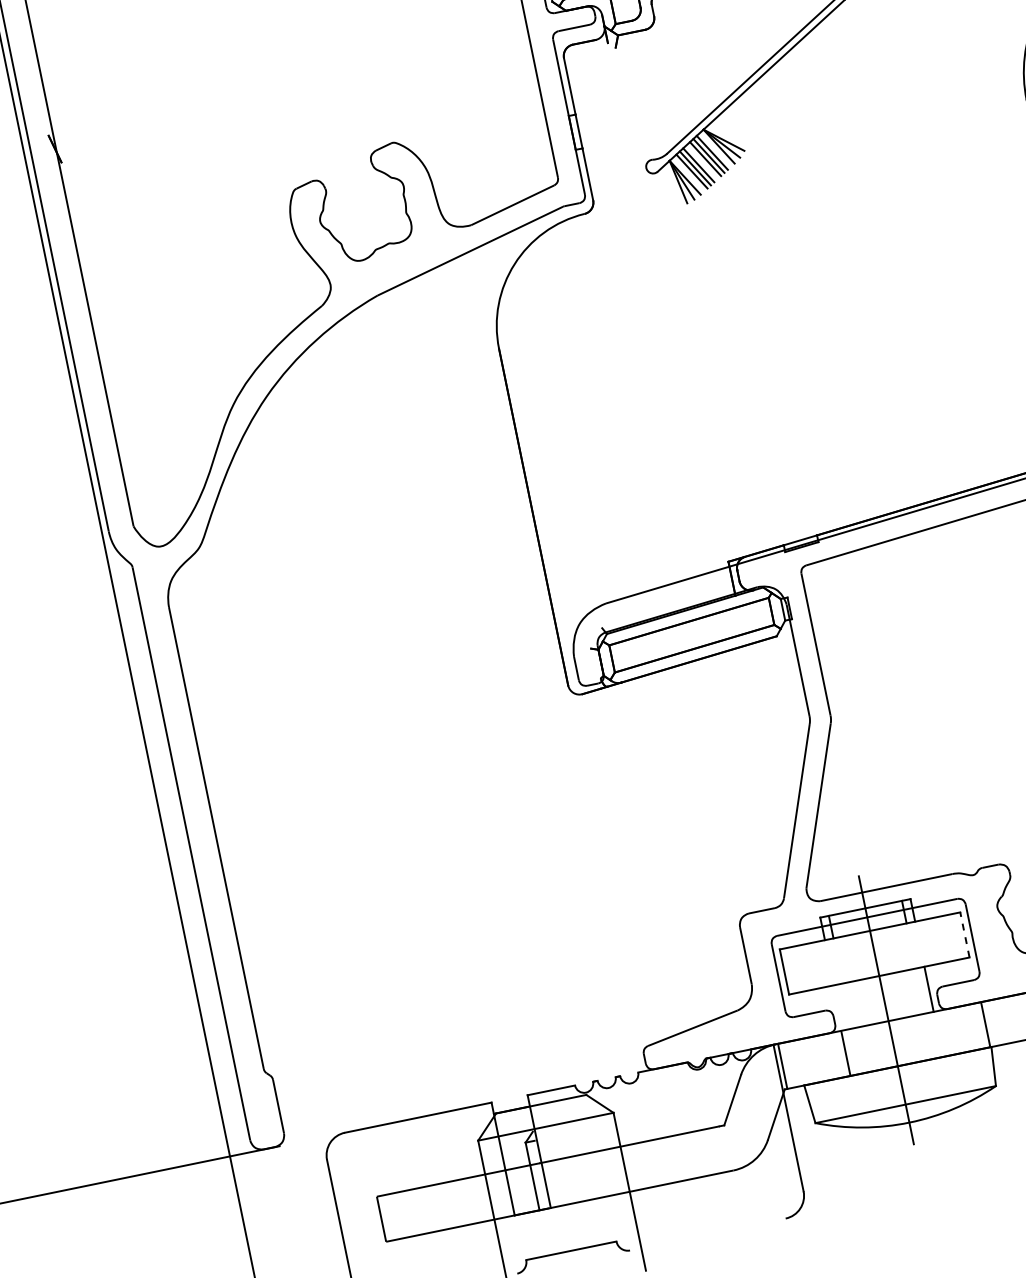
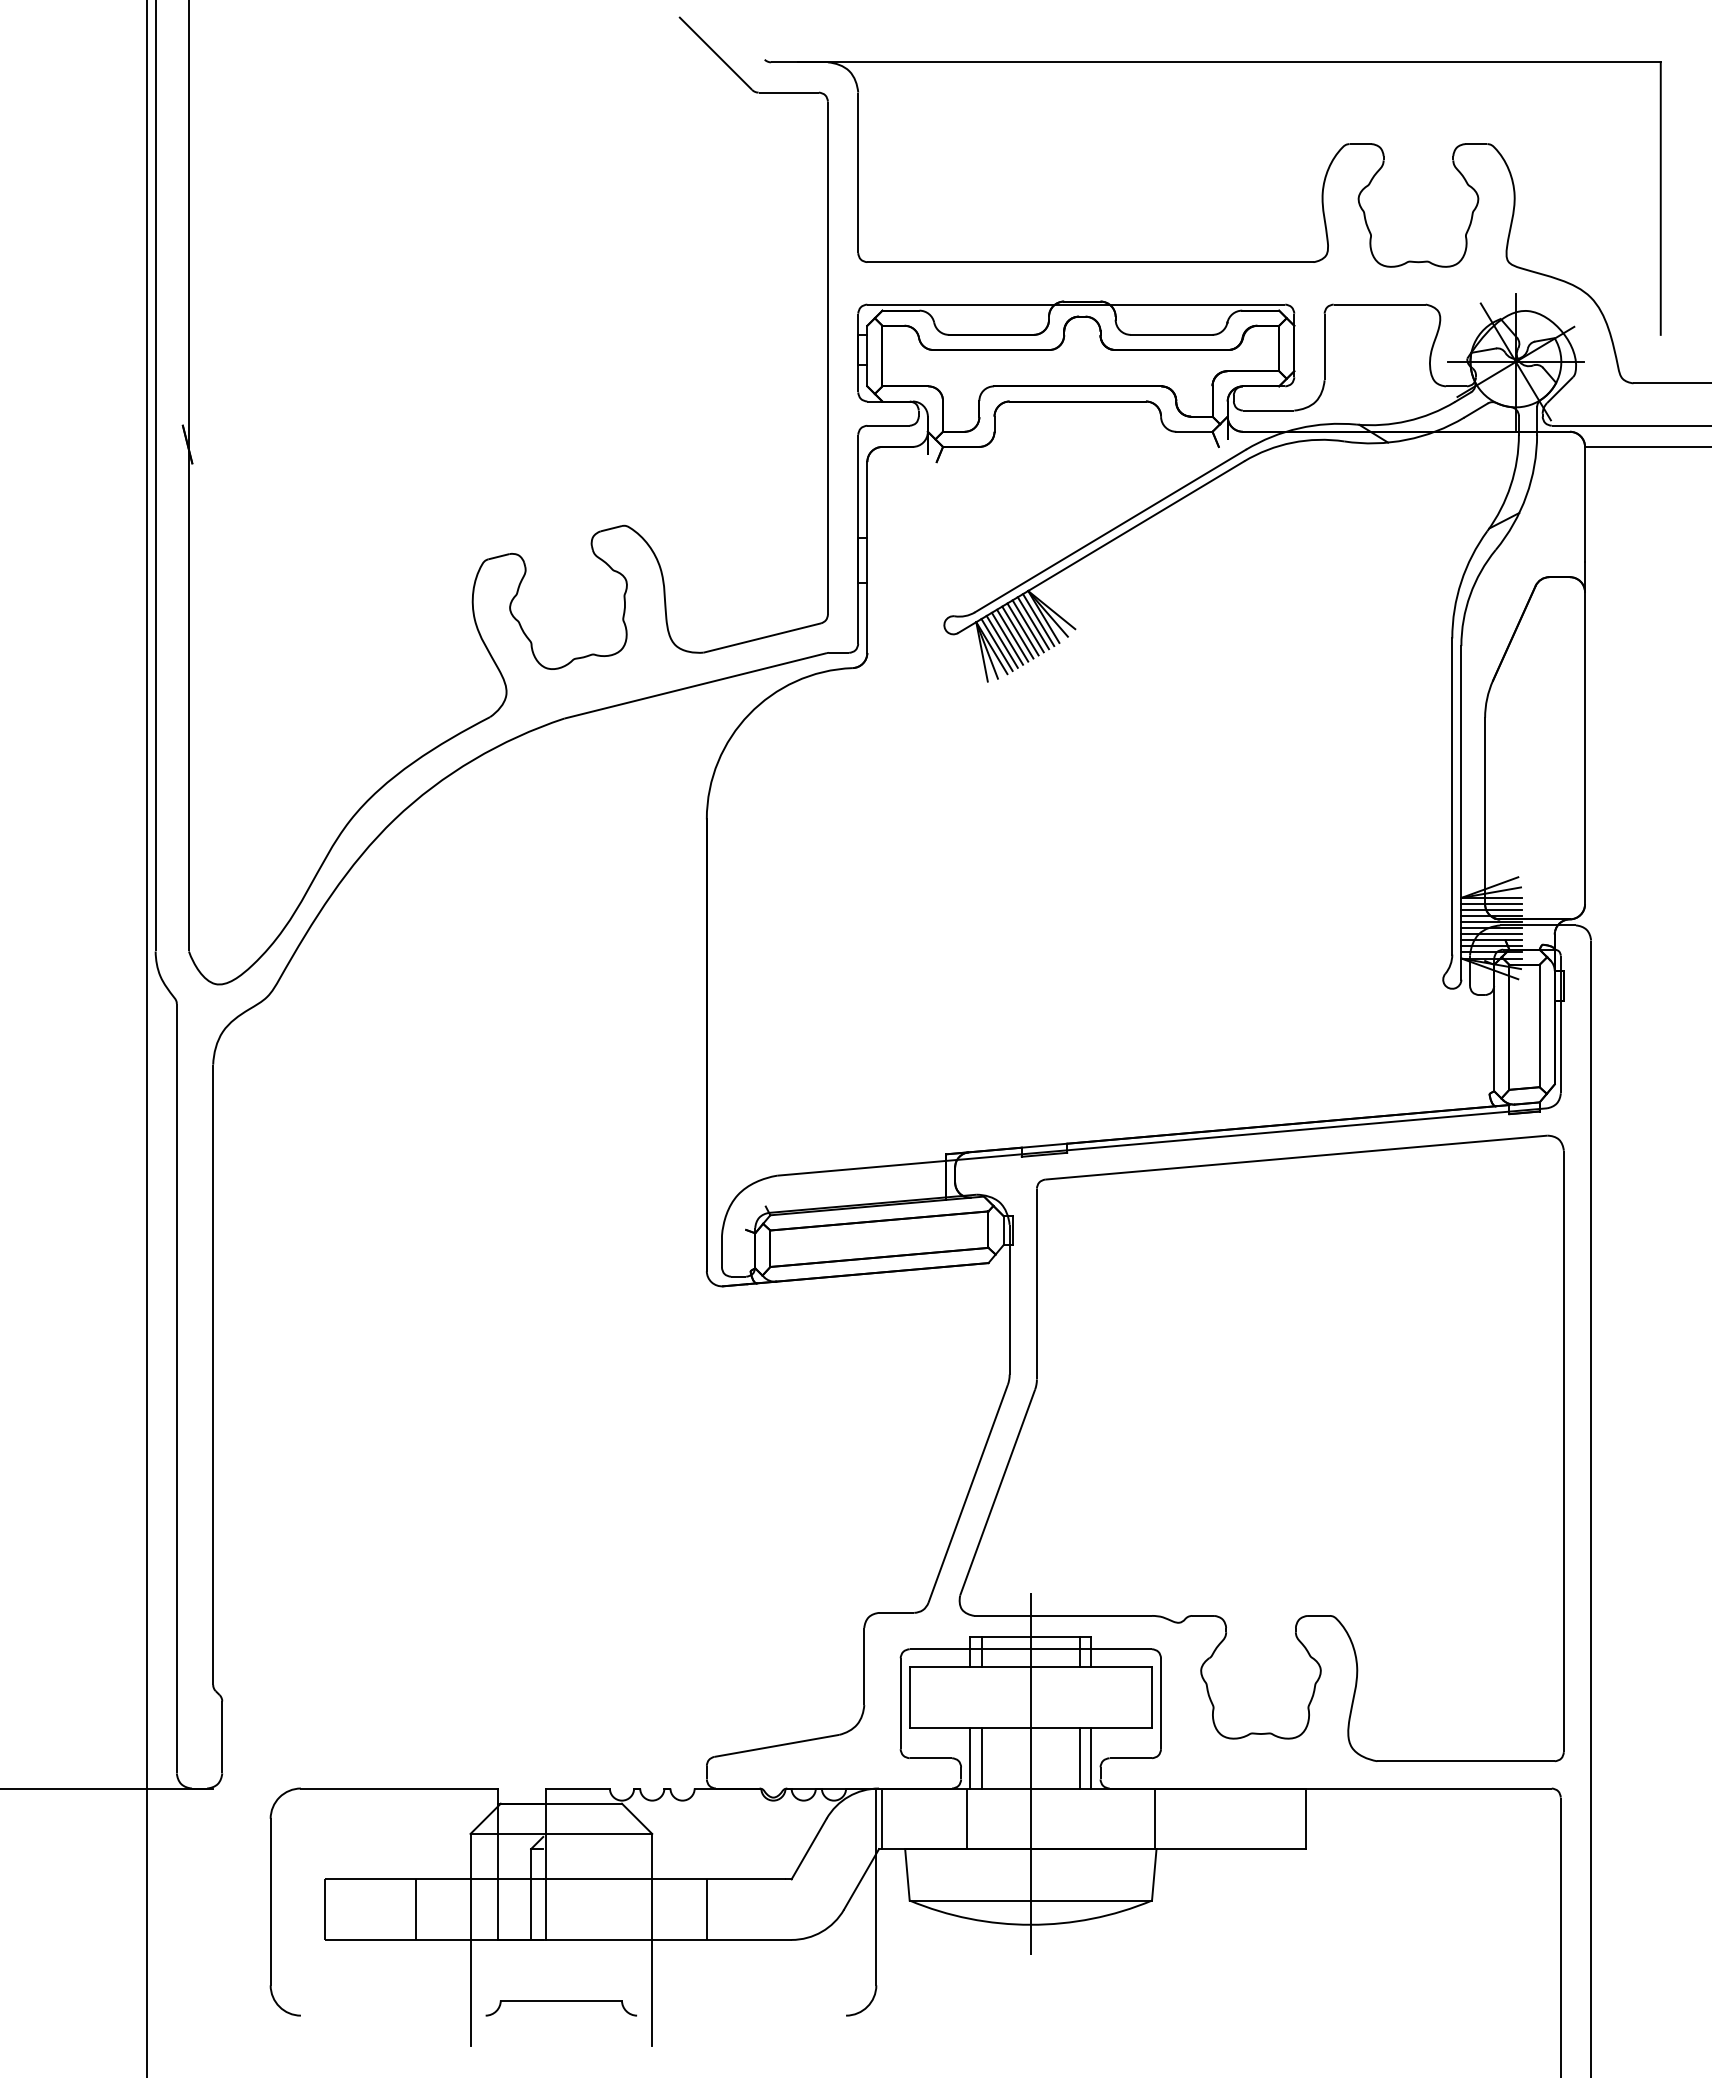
line: (715, 150) -> (1038, 620), added
line: (701, 162) -> (1017, 632), added
line: (688, 174) -> (996, 644), added
line: (964, 934) -> (1151, 1697), dashed -> solid
line: (920, 990) -> (1079, 1757), added
line: (847, 1005) -> (981, 1757), added
line: (838, 1007) -> (970, 1757), added
line: (665, 1160) -> (706, 1909), added
line: (449, 1205) -> (416, 1909), added

